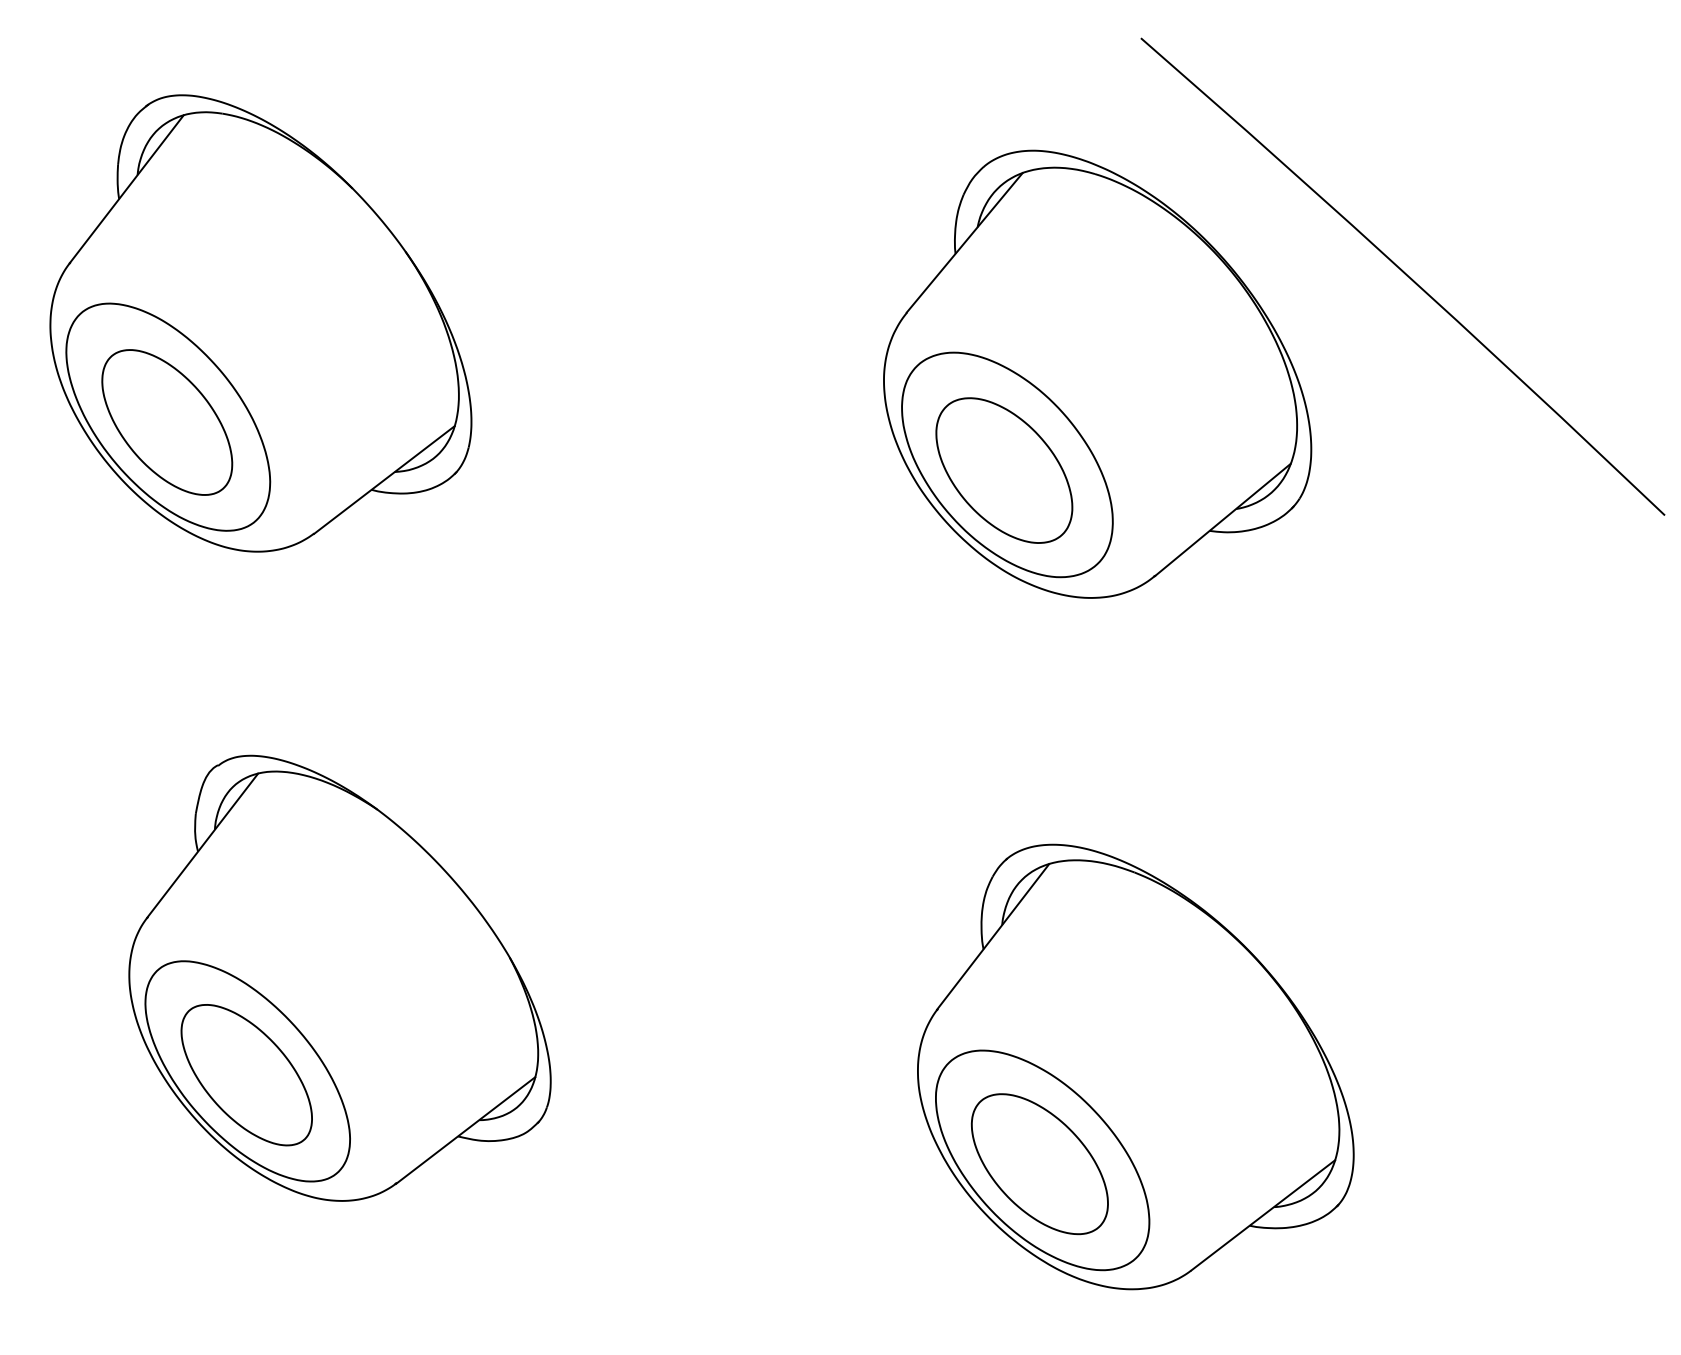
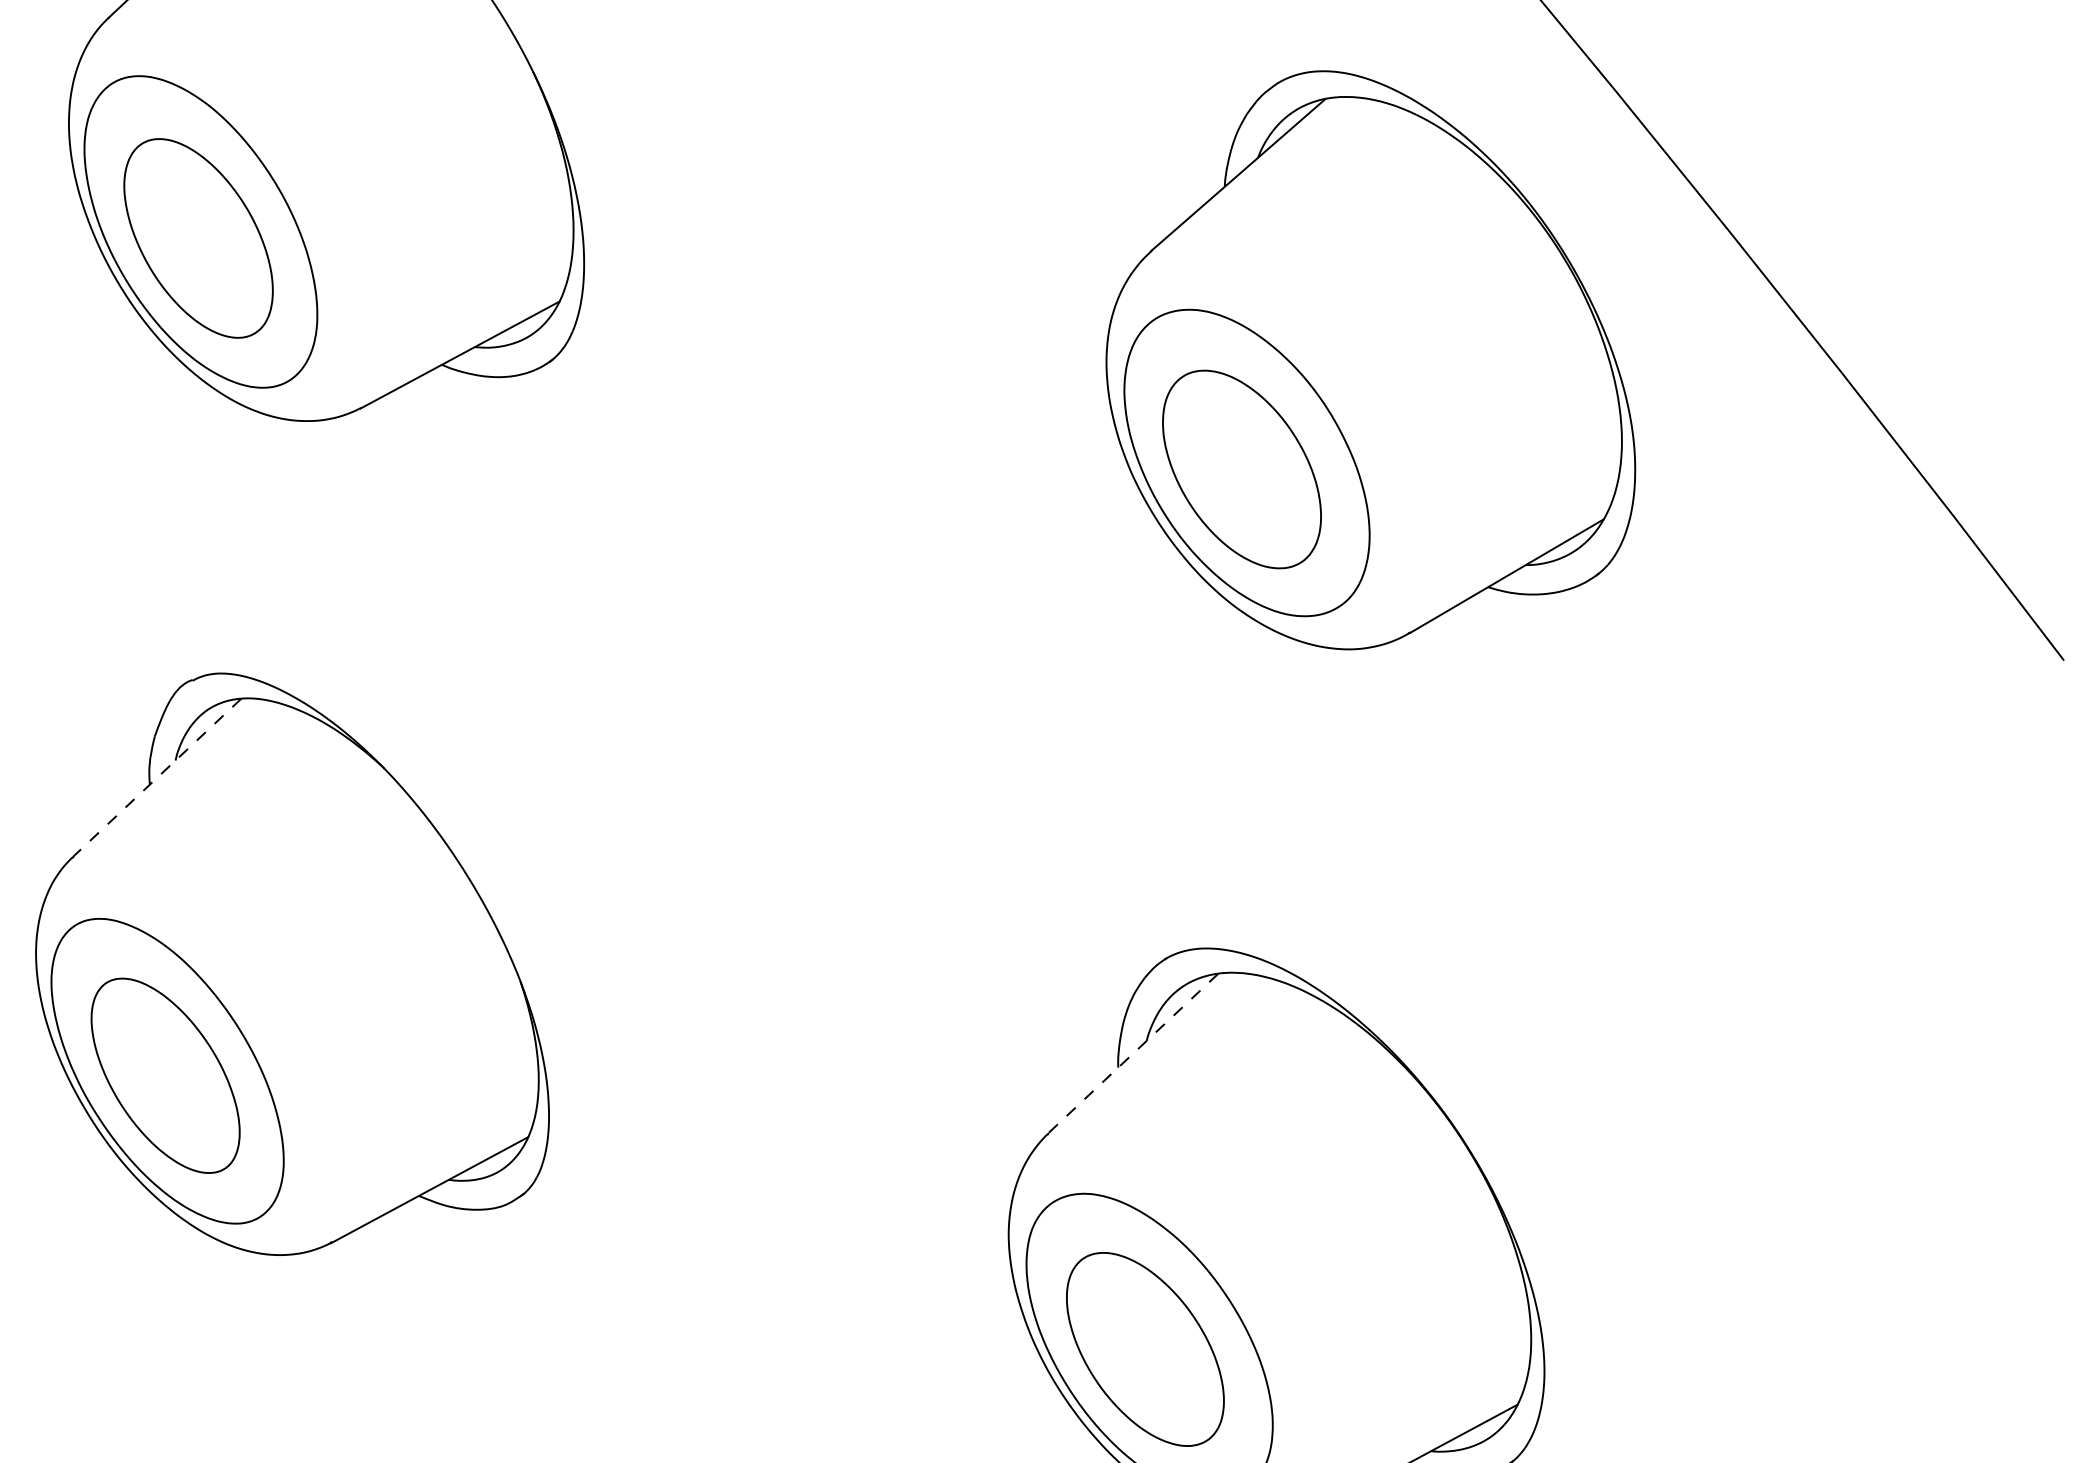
line: (202, 845) -> (156, 777), solid -> dashed
line: (993, 936) -> (1133, 1053), solid -> dashed

